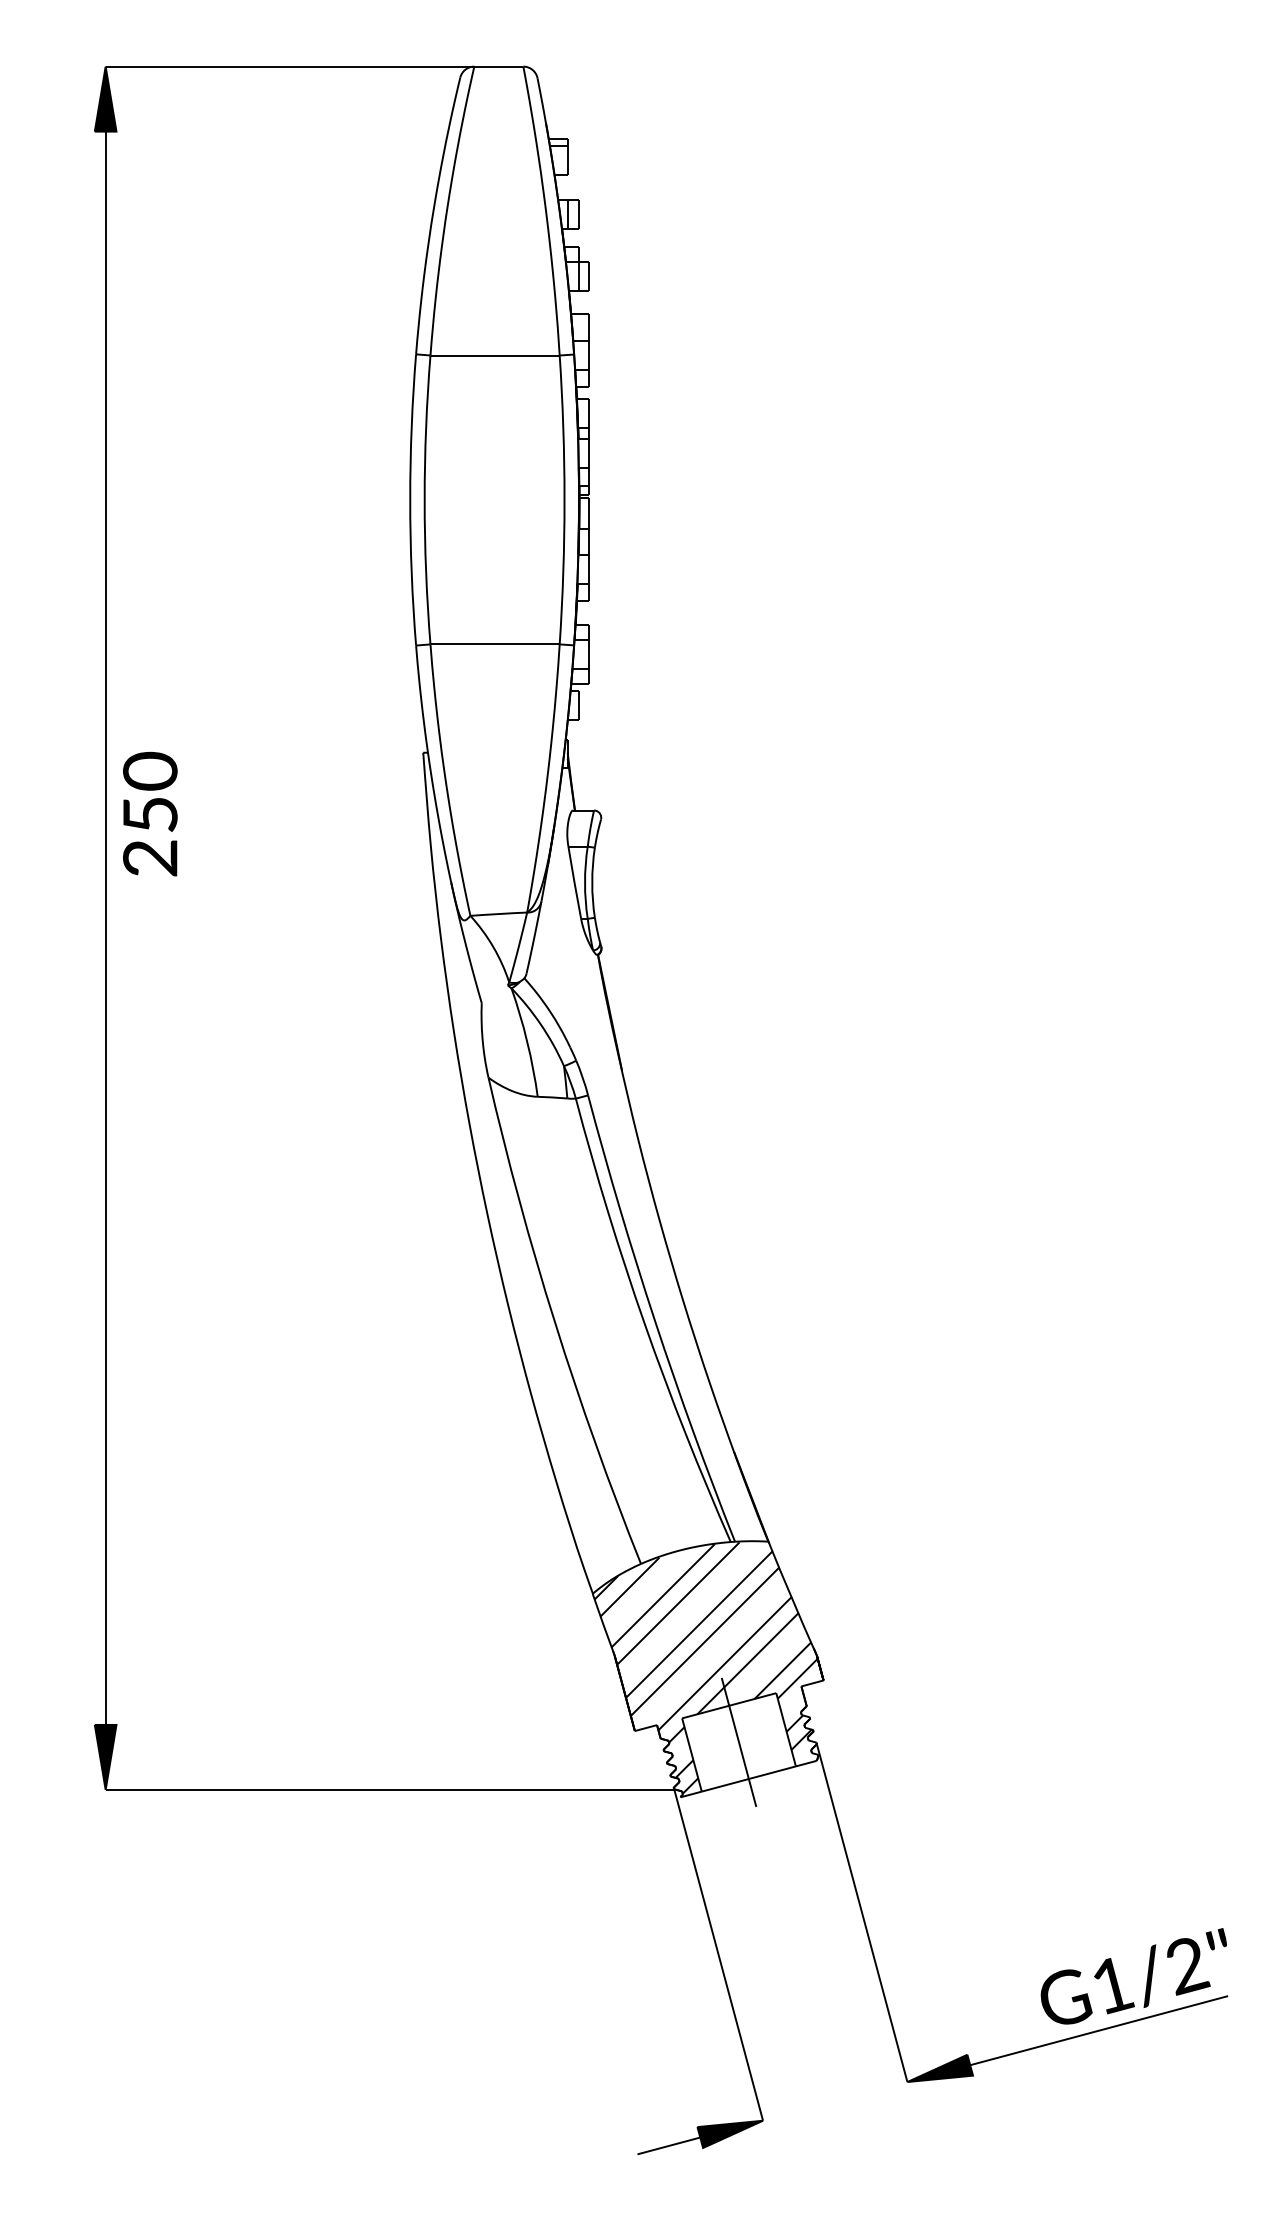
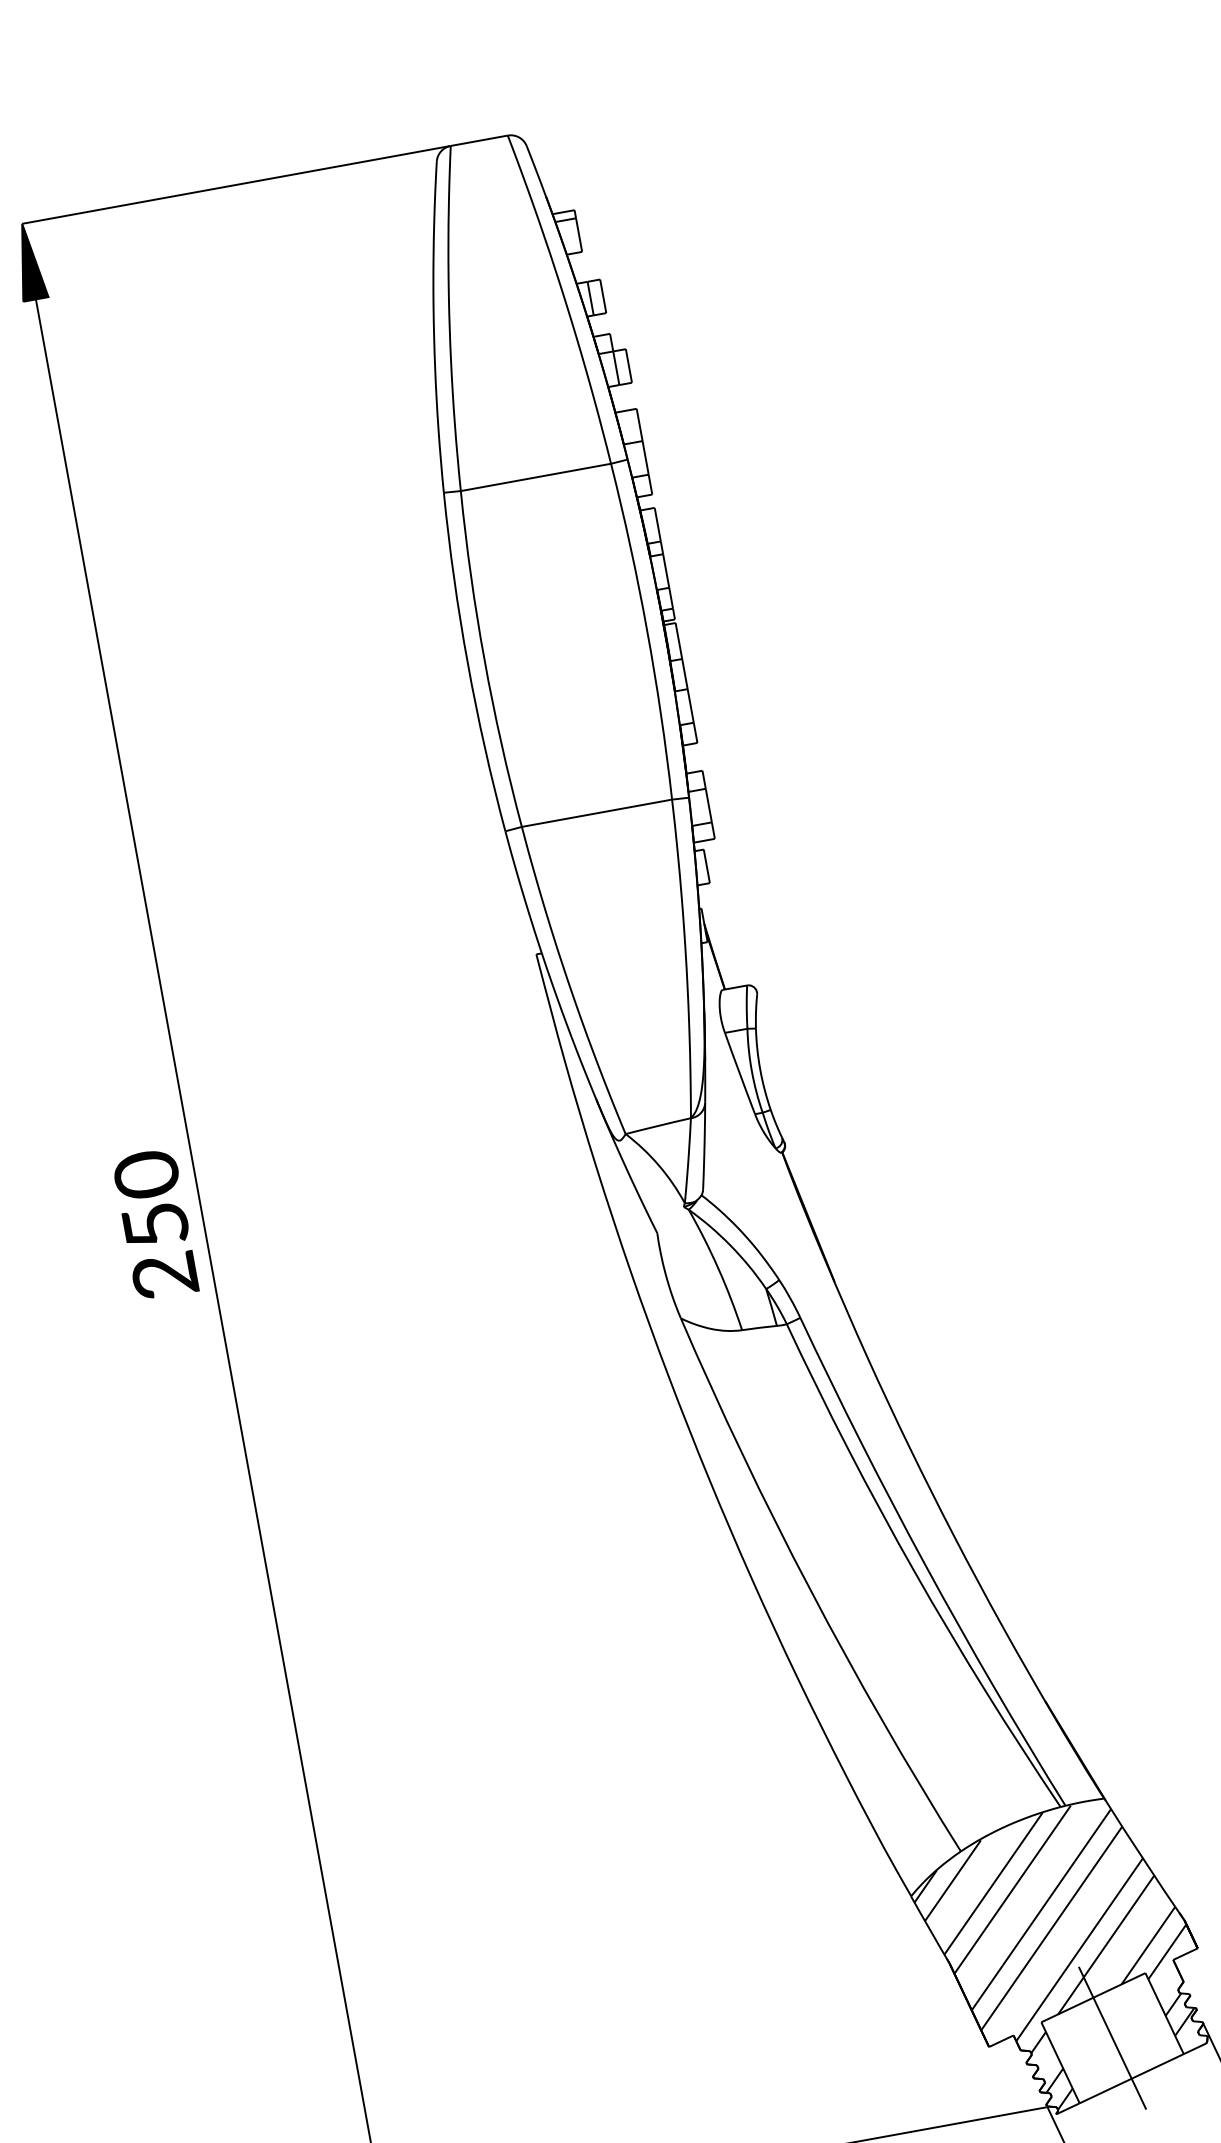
text: (150, 813) -> (155, 1223), moved

